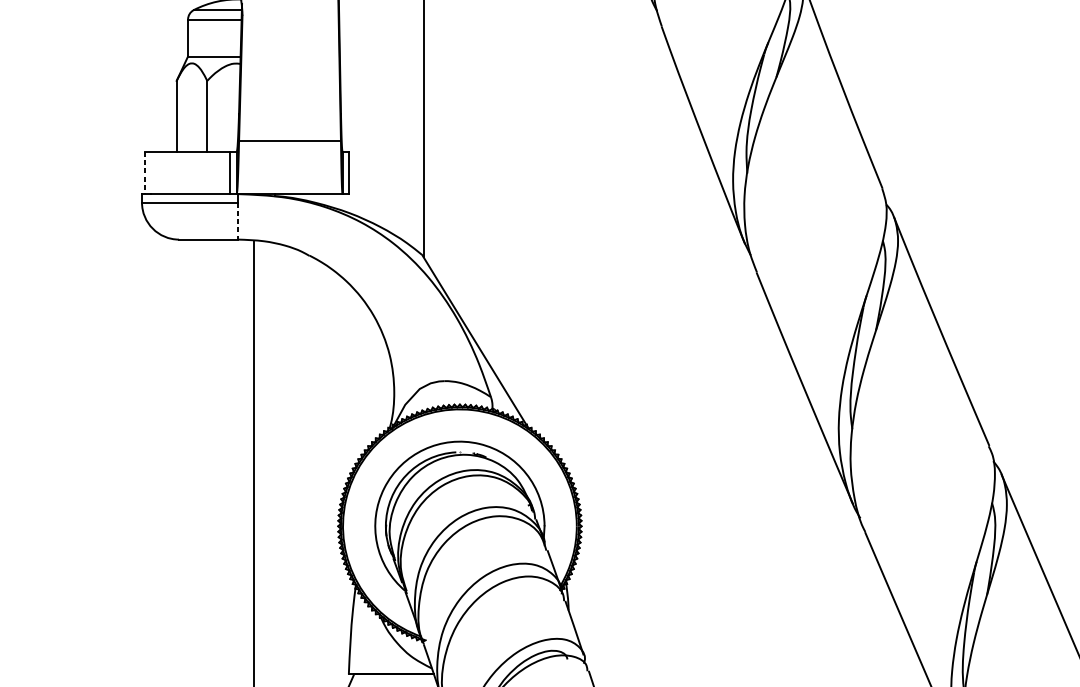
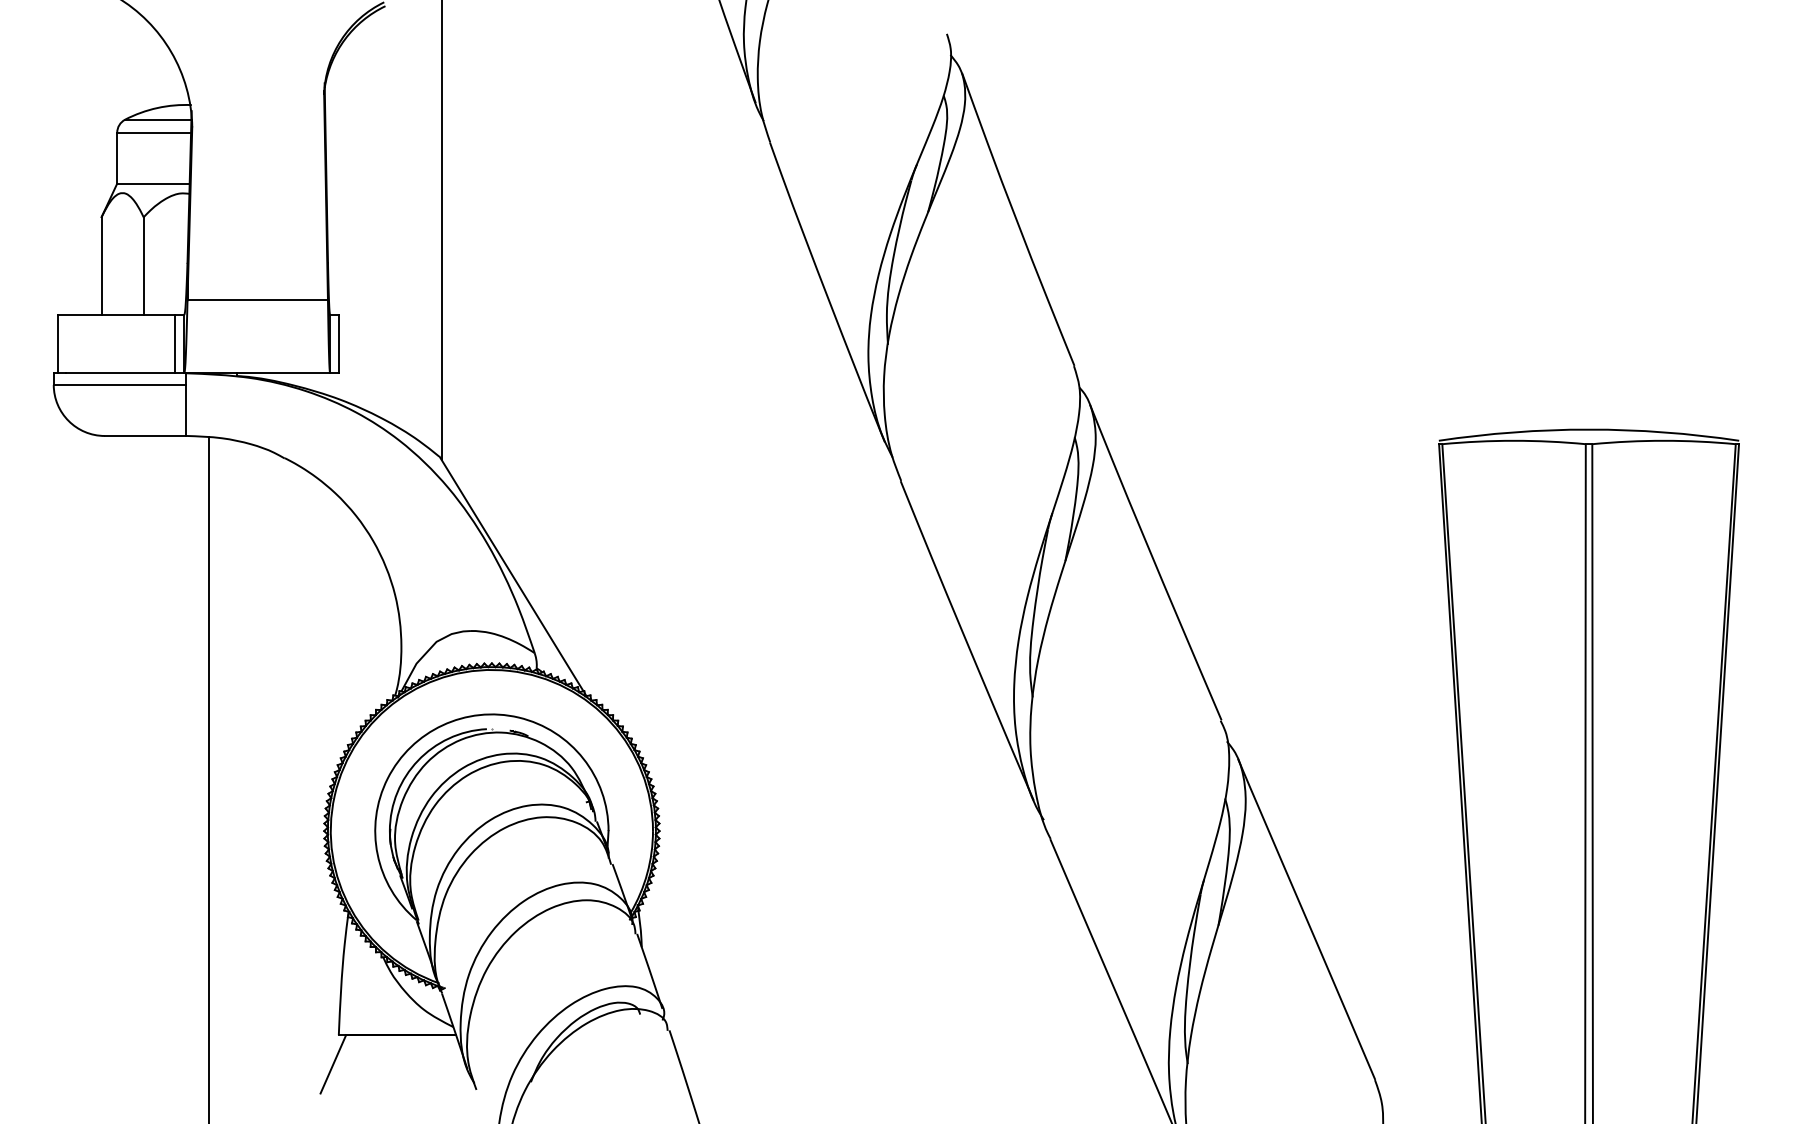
line: (145, 173) -> (58, 344), dashed -> solid
line: (237, 221) -> (185, 410), dashed -> solid

